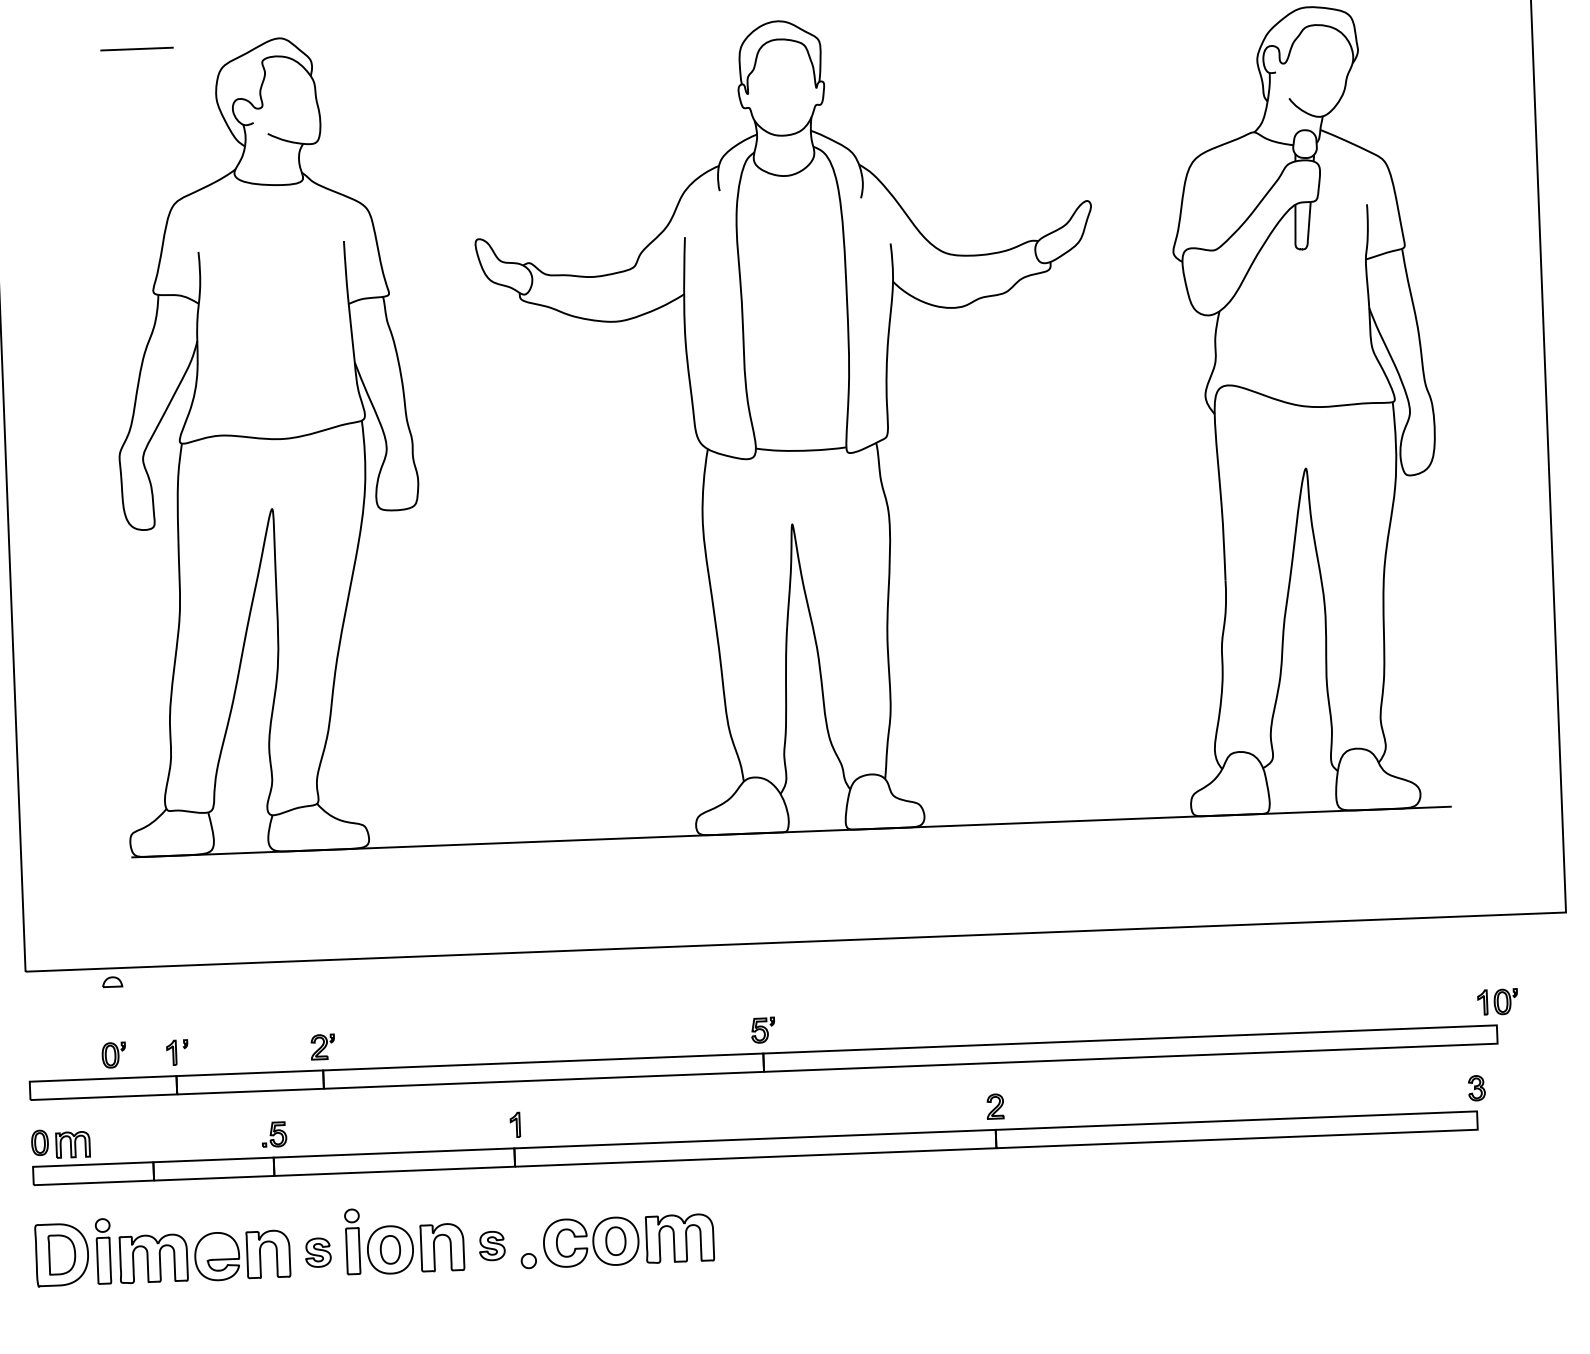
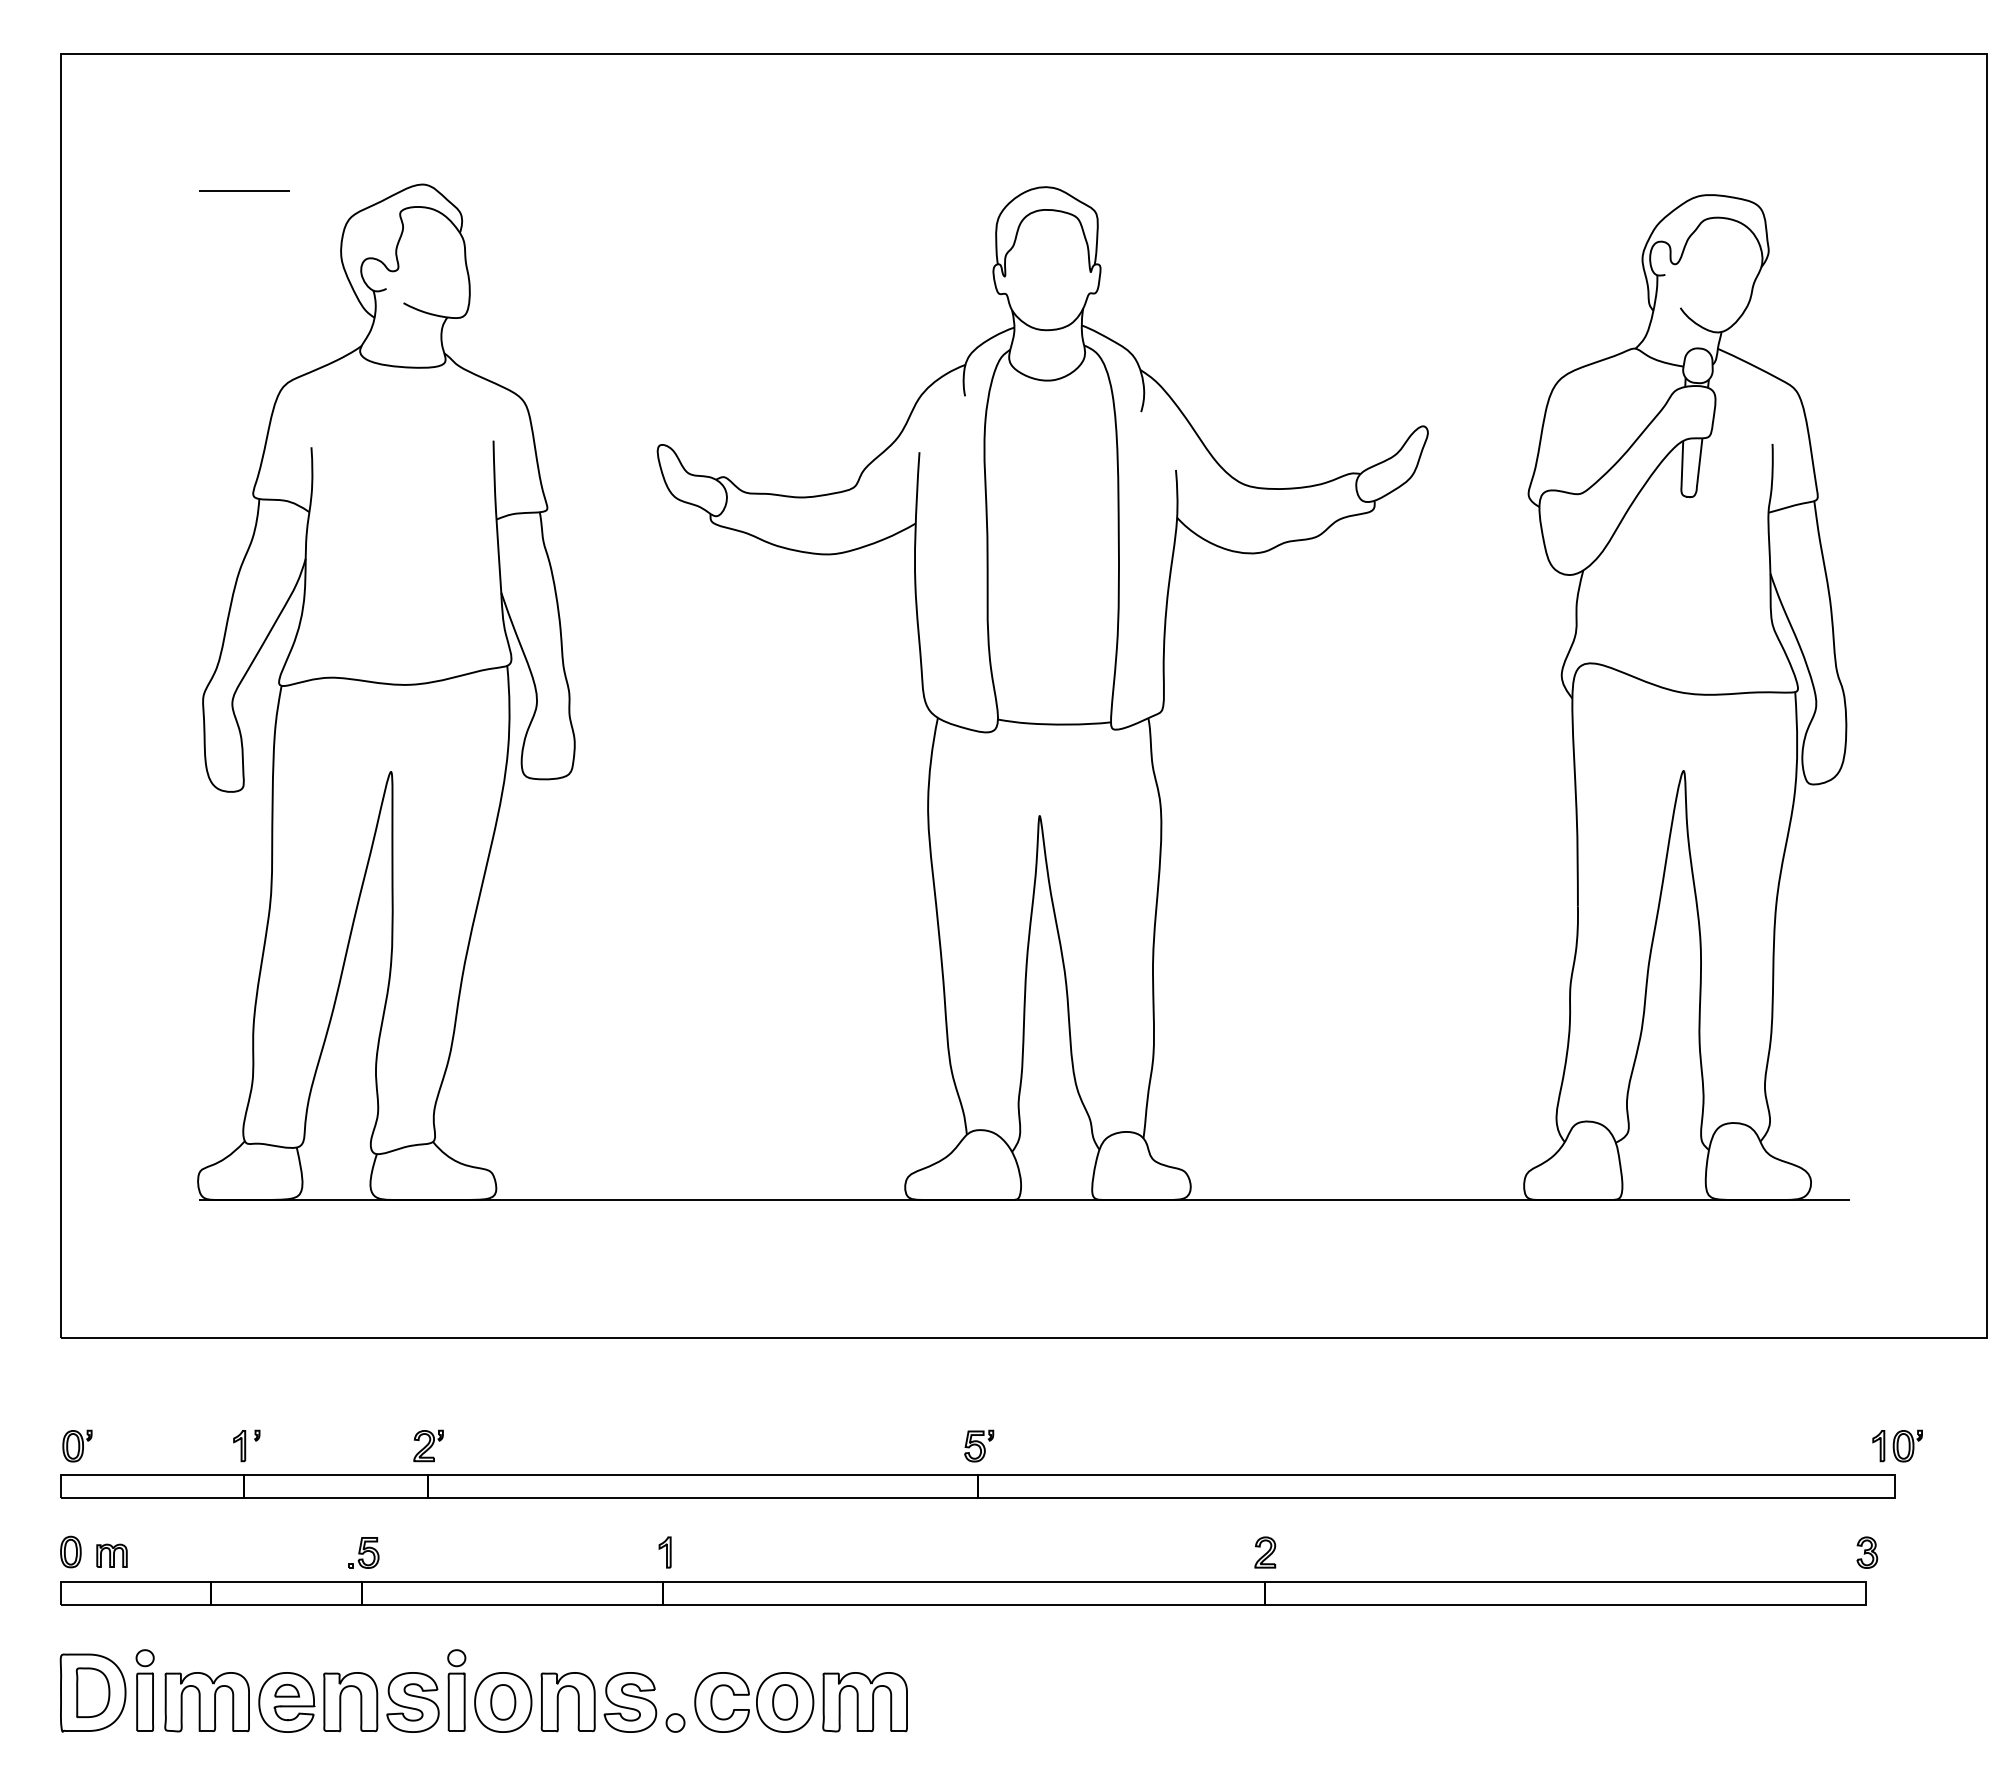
part: (112, 981) -> (287, 1690), moved
part: (114, 1054) -> (77, 1445), moved
part: (72, 1144) -> (111, 1555), size x0.71
part: (492, 1246) -> (630, 1702), size x1.67
part: (317, 1252) -> (412, 1702), size x1.67

